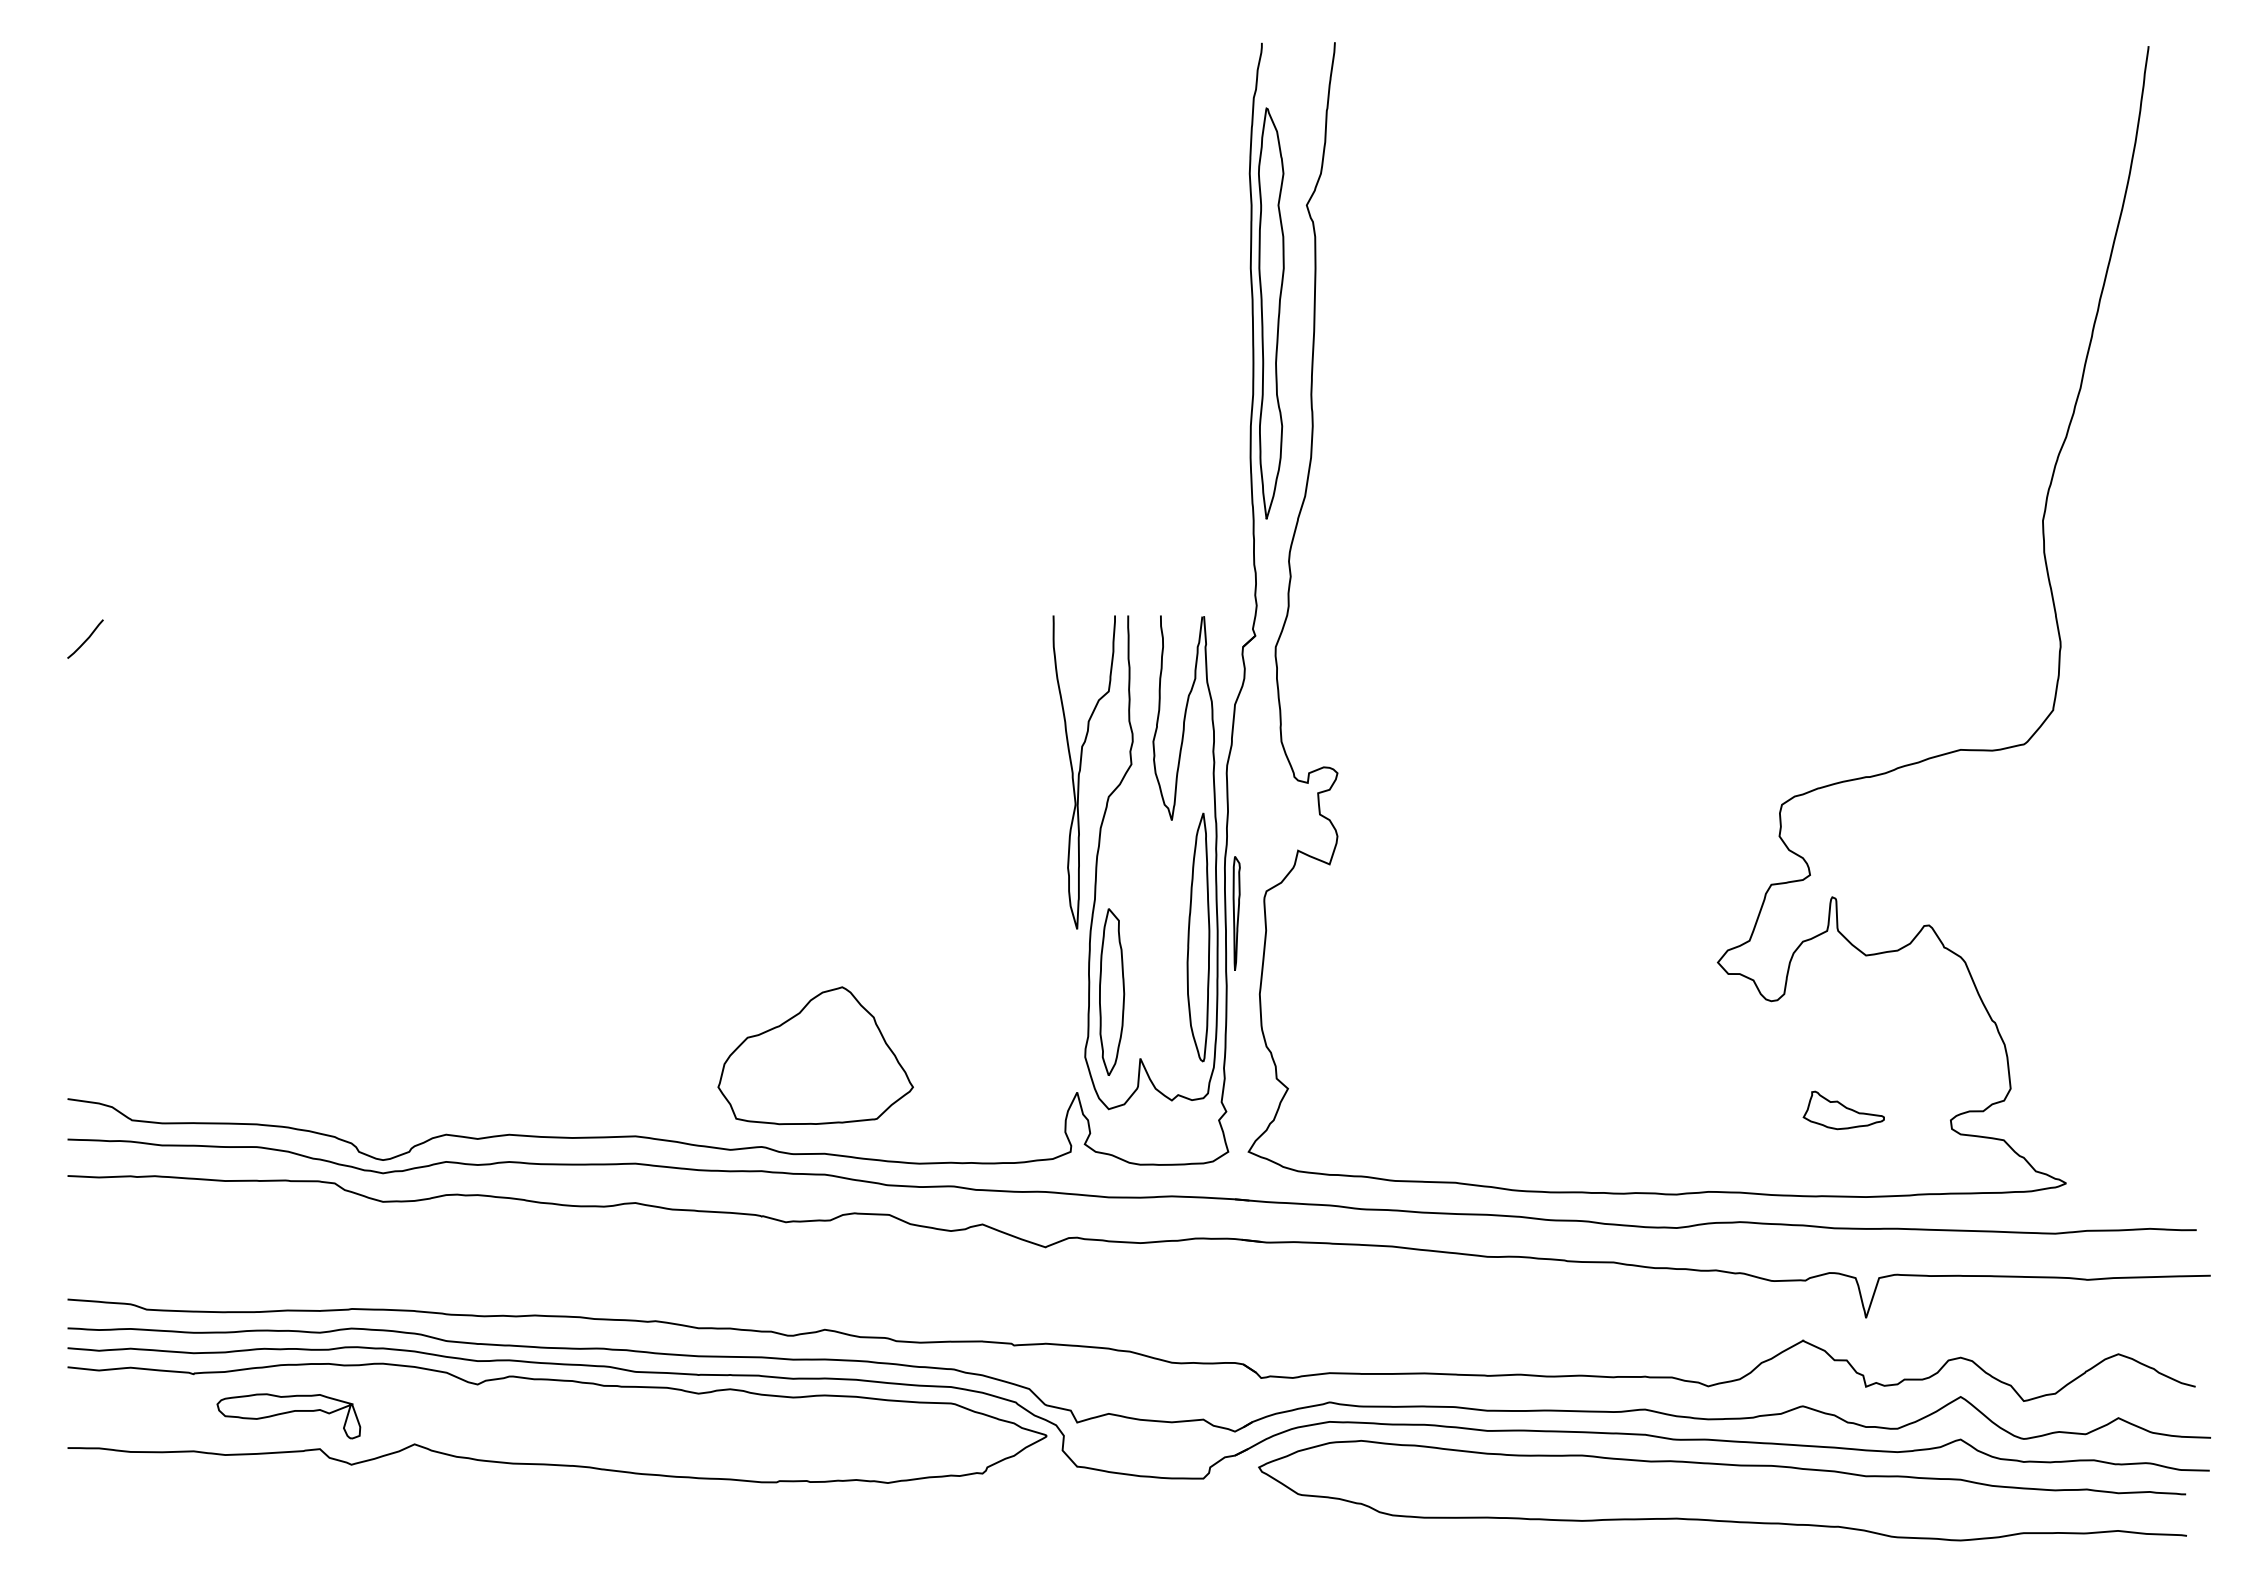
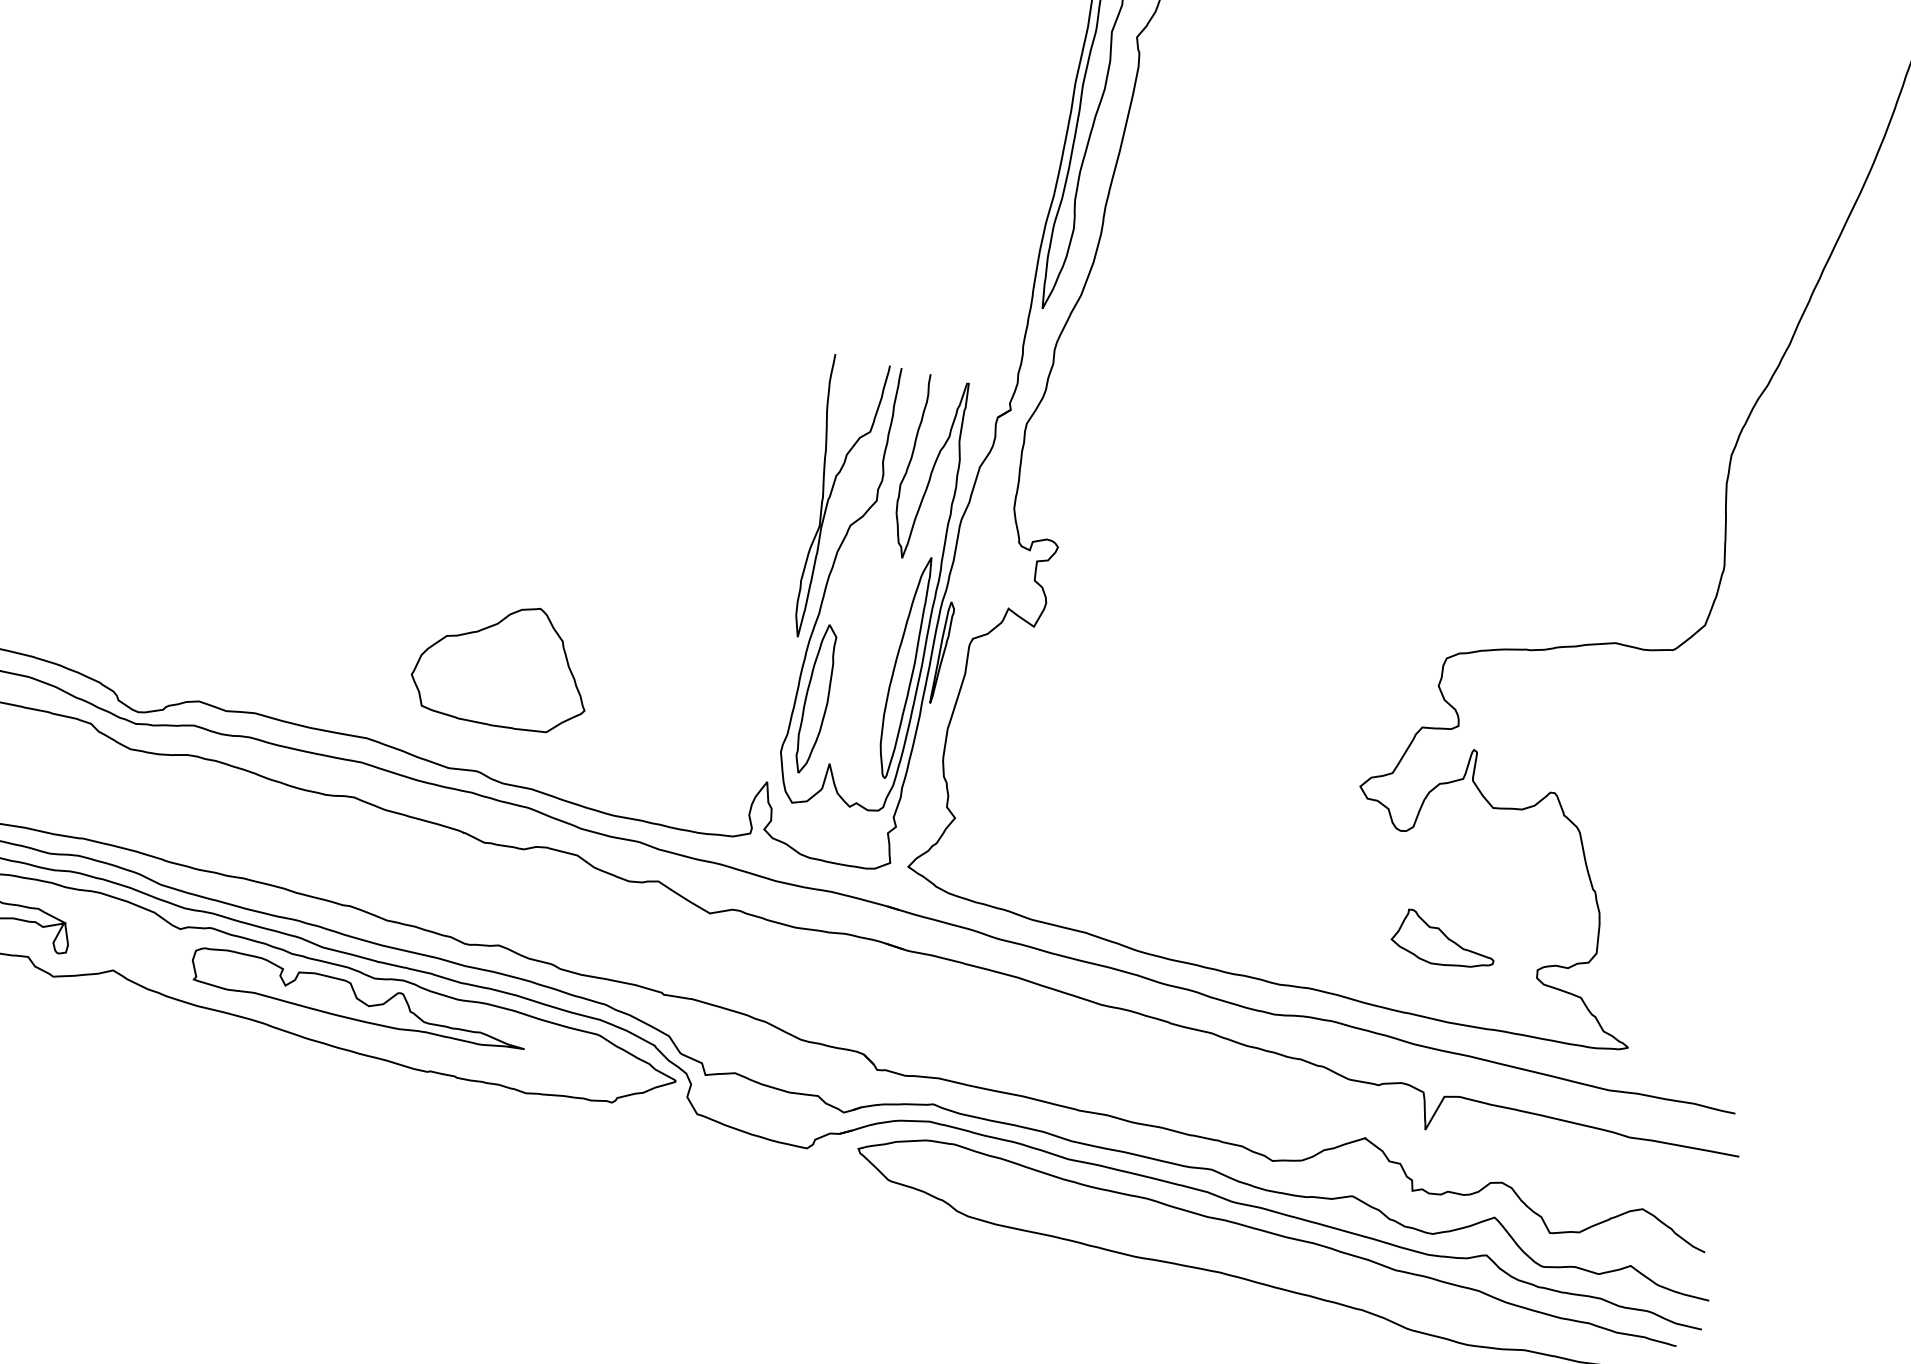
part: (815, 1055) -> (503, 664), moved
part: (1843, 1110) -> (1444, 941), size x1.43
part: (686, 1419) -> (359, 999), added

